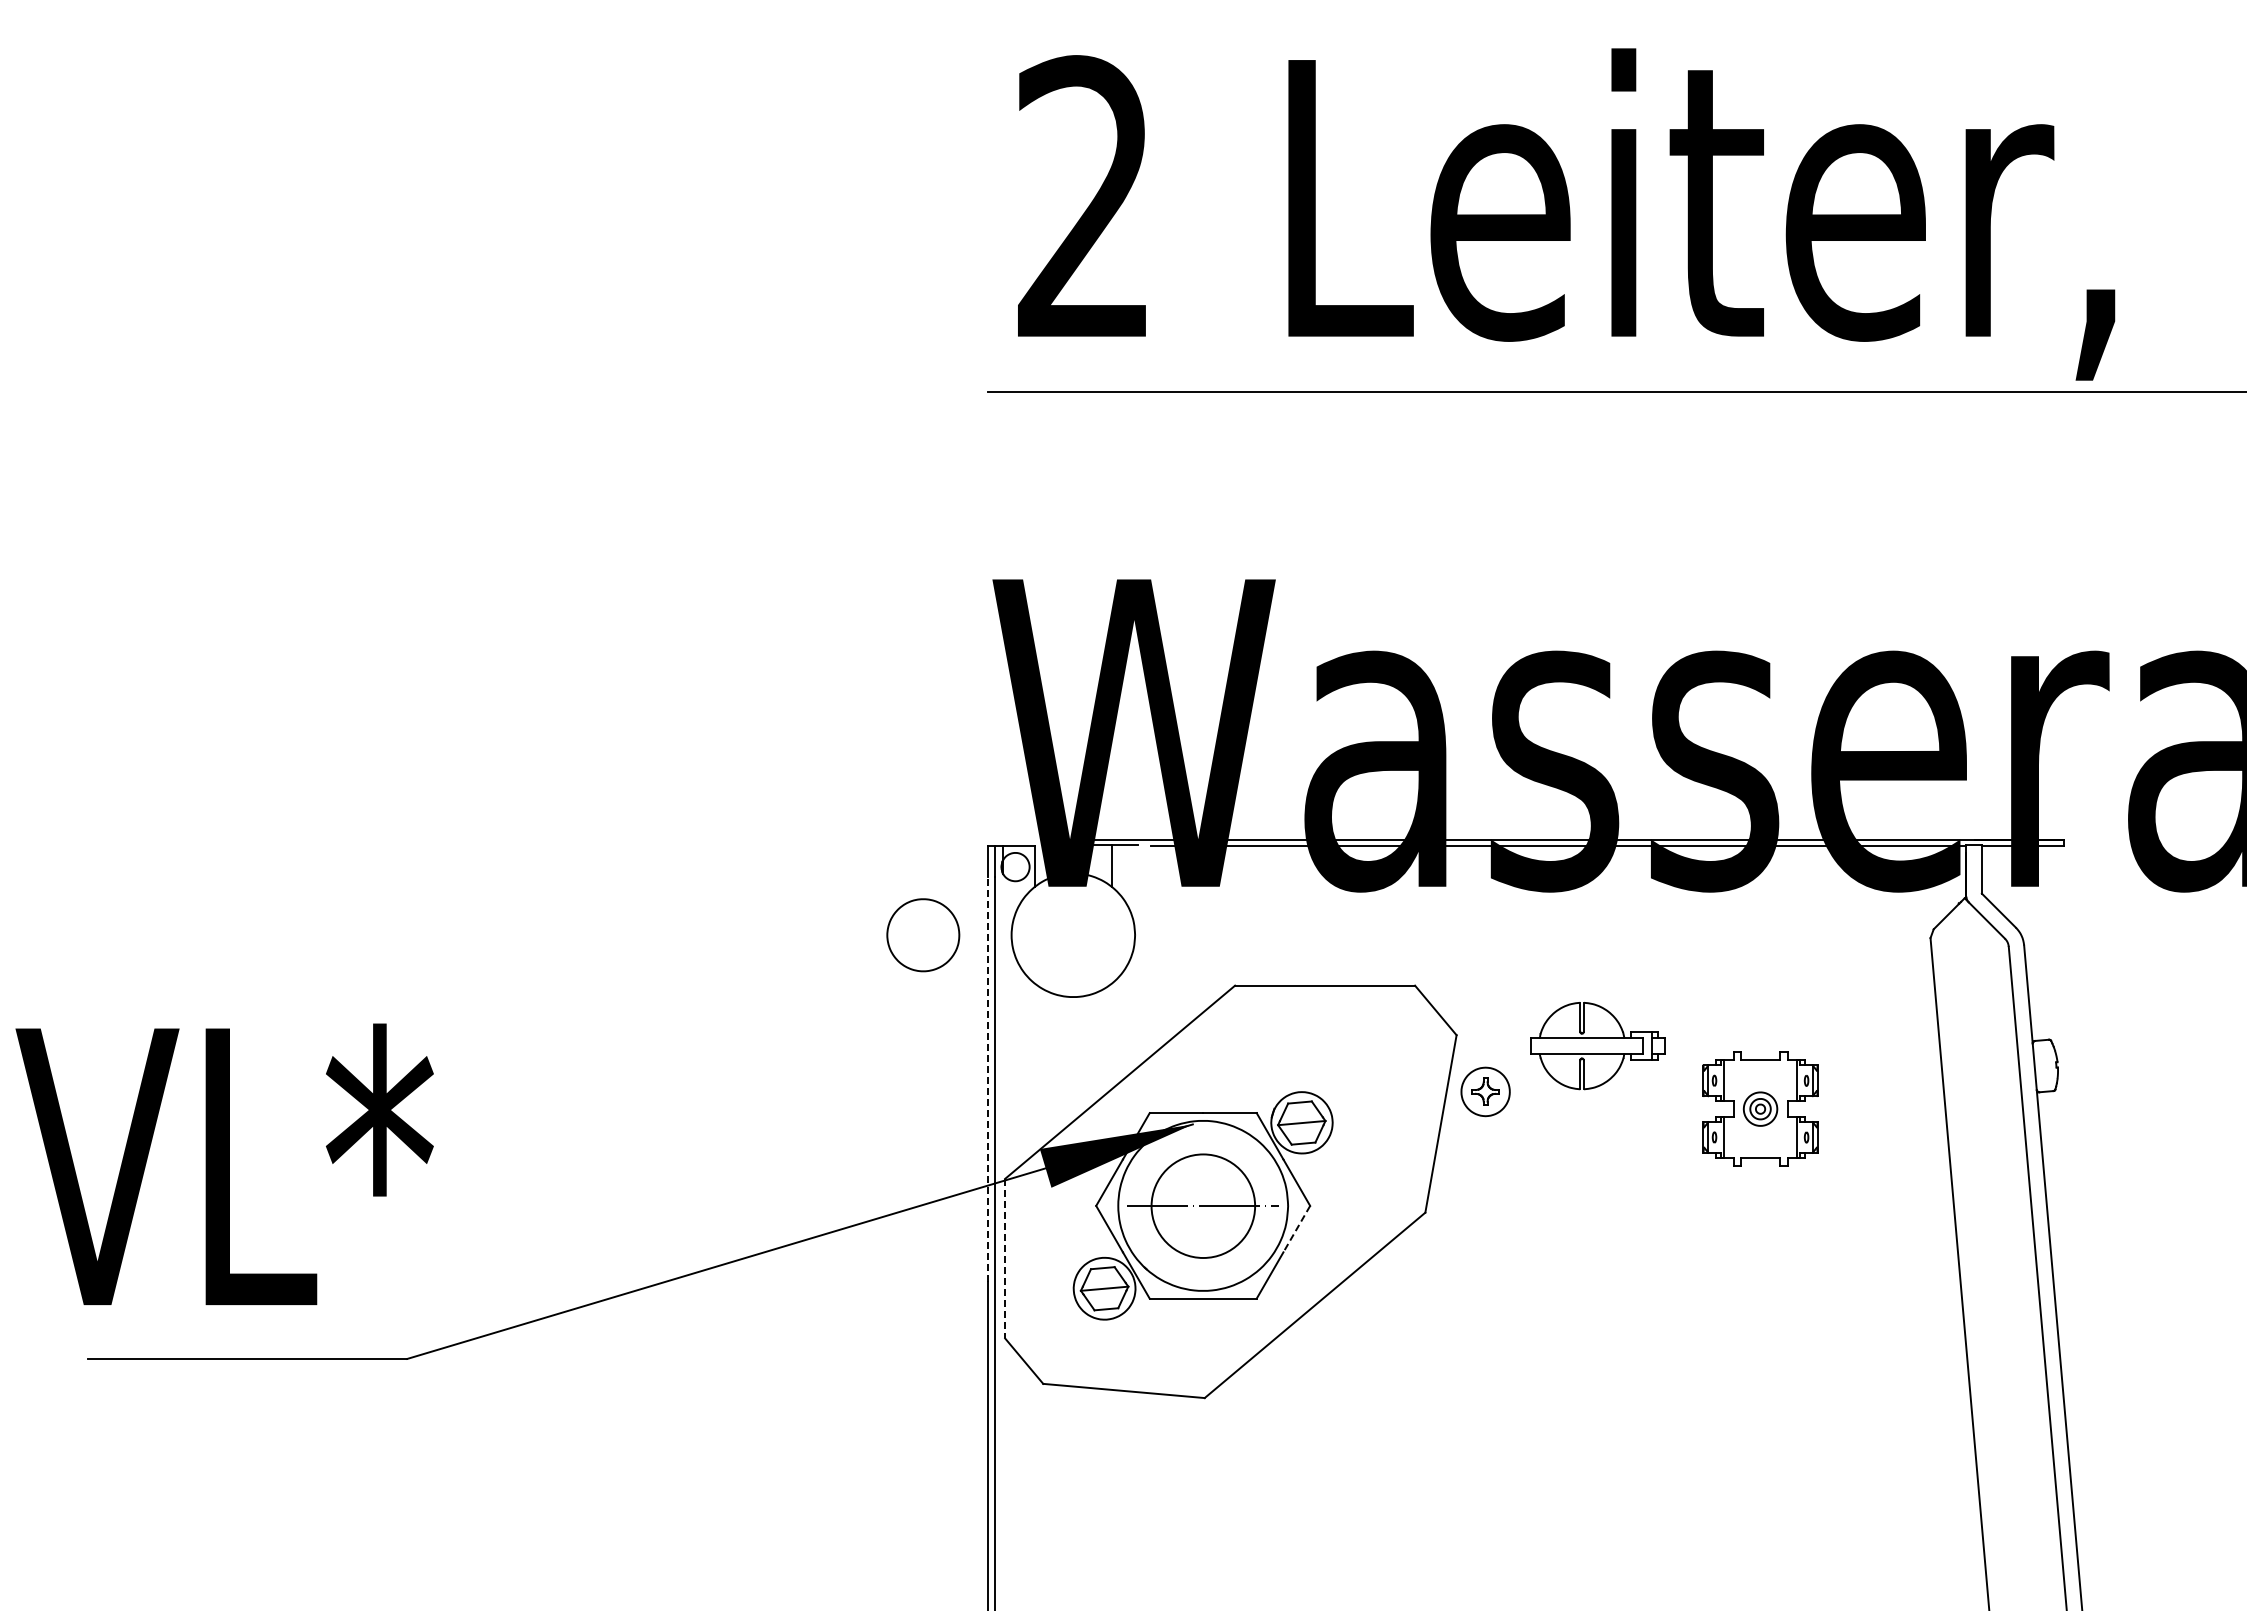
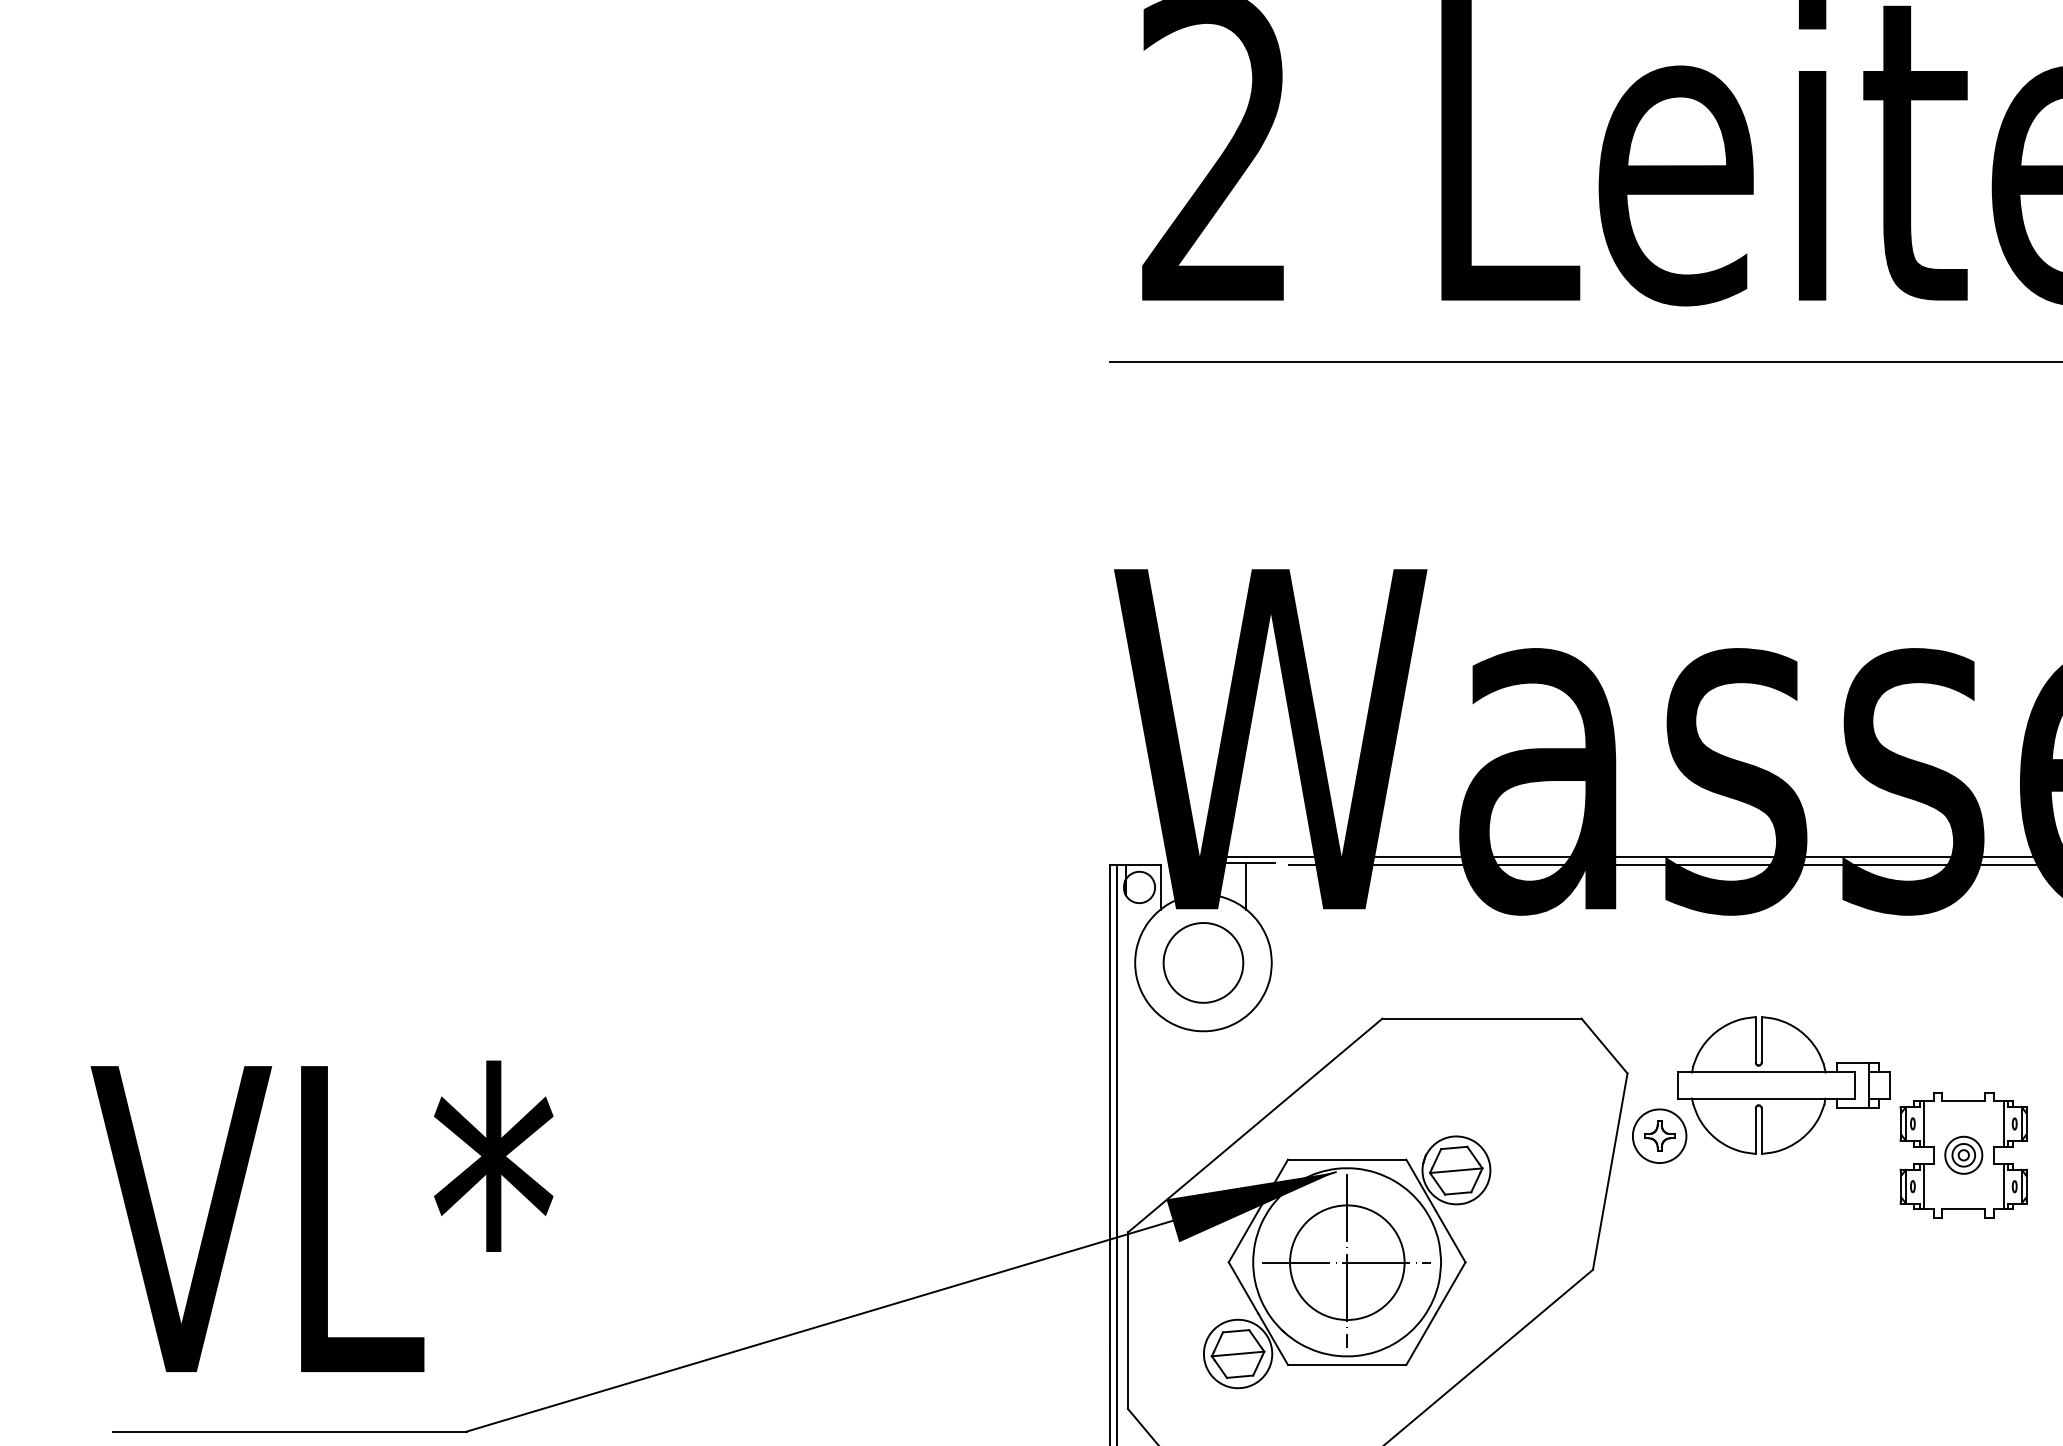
part: (923, 935) -> (1203, 963), moved
part: (1597, 1045) -> (1783, 1084), size x1.43
line: (988, 1079) -> (1109, 1122), dashed -> solid
text: (224, 1163) -> (321, 1215), moved
line: (1203, 1204) -> (1347, 1260), added
line: (1296, 1229) -> (1450, 1288), dashed -> solid
line: (1005, 1258) -> (1128, 1320), dashed -> solid

